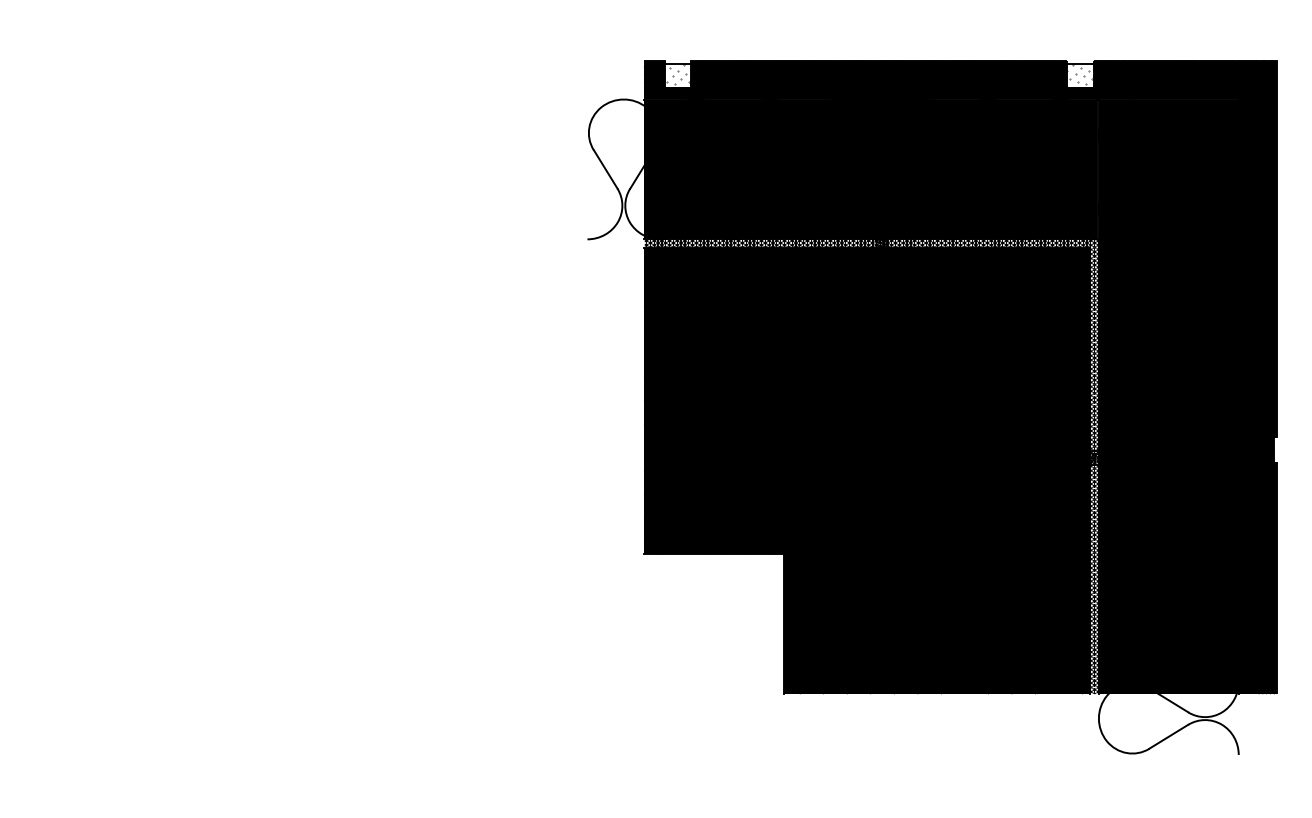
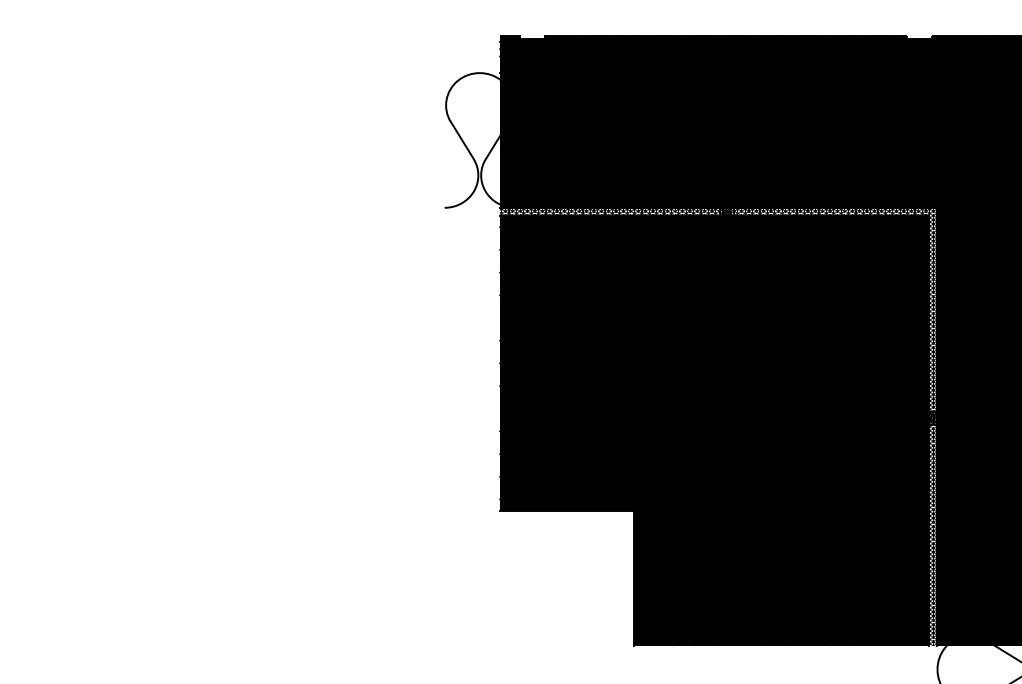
fill: (678, 75) -> (532, 49), added
fill: (1080, 75) -> (919, 49), added

